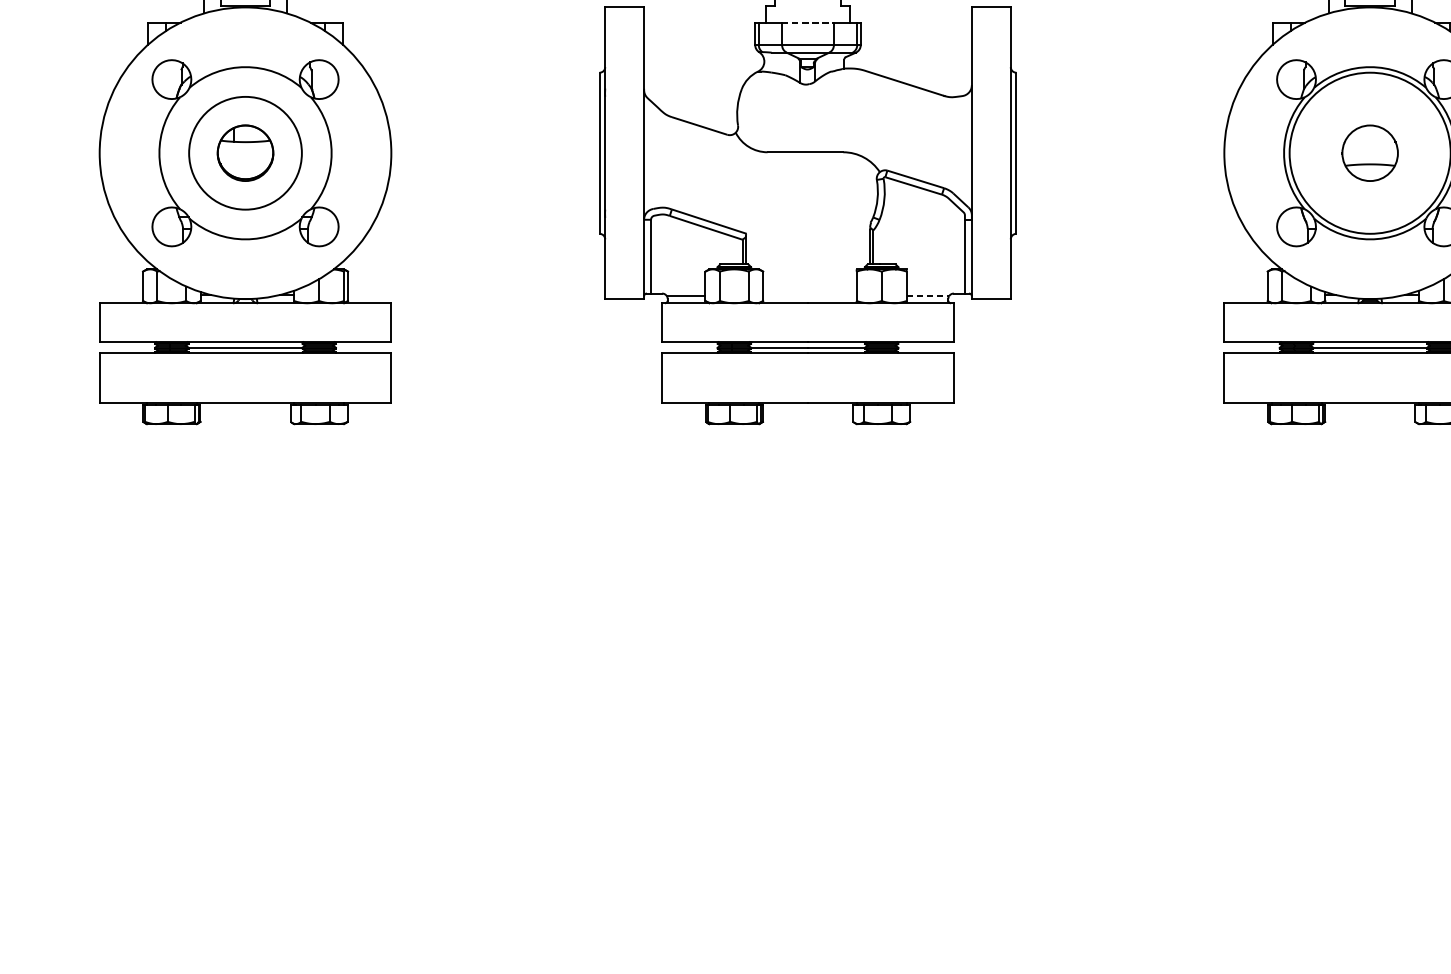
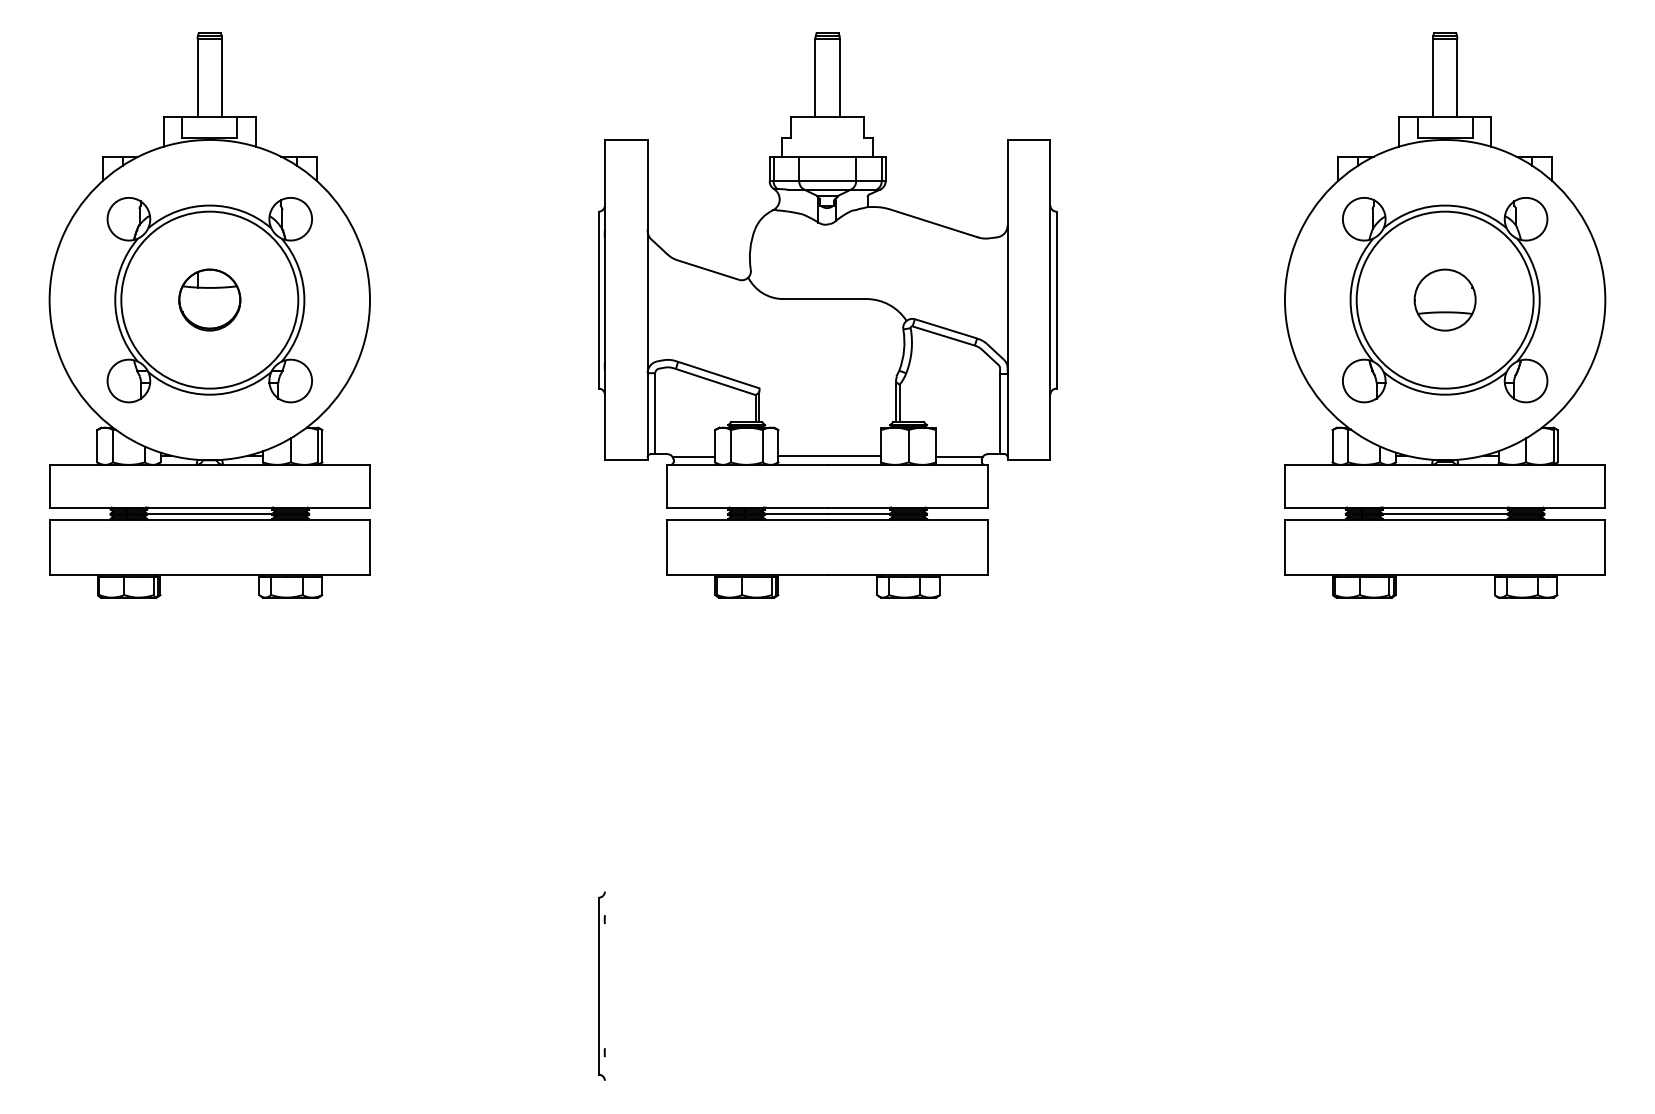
line: (808, 22) -> (828, 156), dashed -> solid
circle: (245, 152) -> (209, 299), size x1.43
line: (809, 294) -> (829, 455), added
line: (928, 296) -> (959, 457), dashed -> solid
part: (602, 777) -> (601, 985), added

